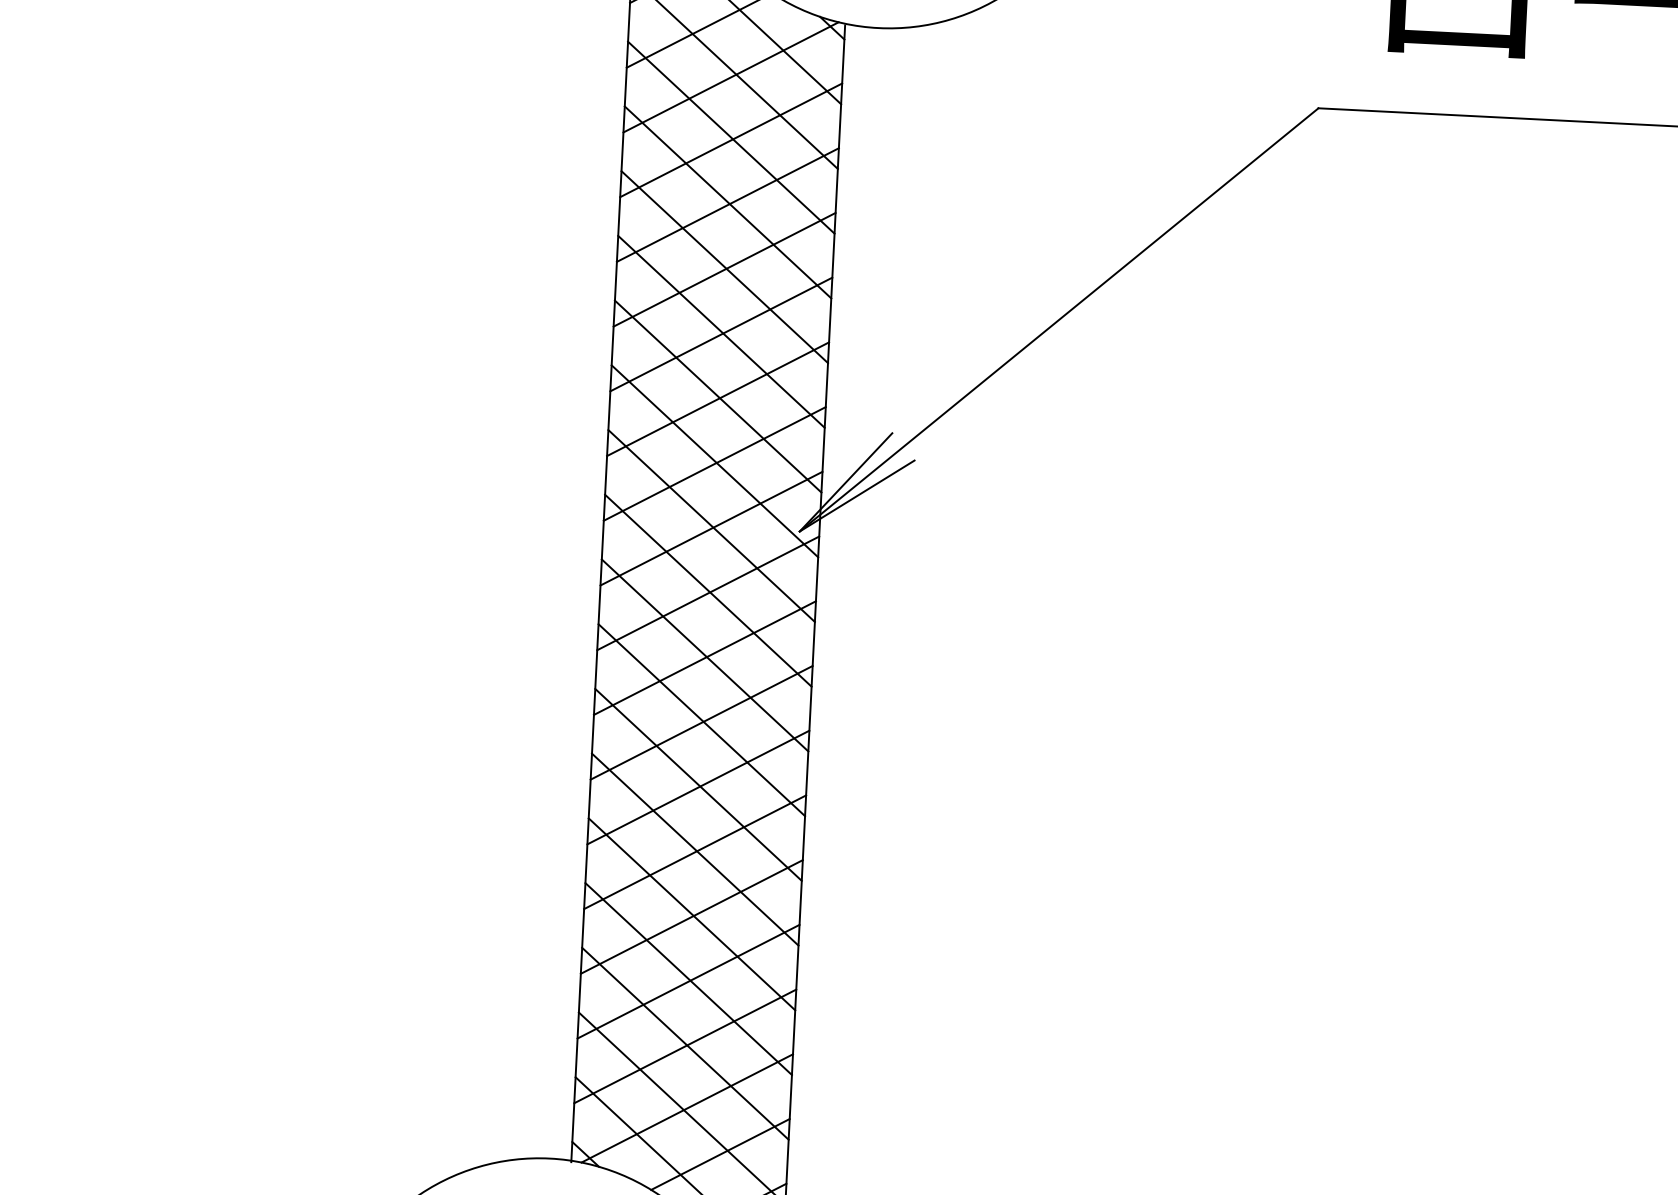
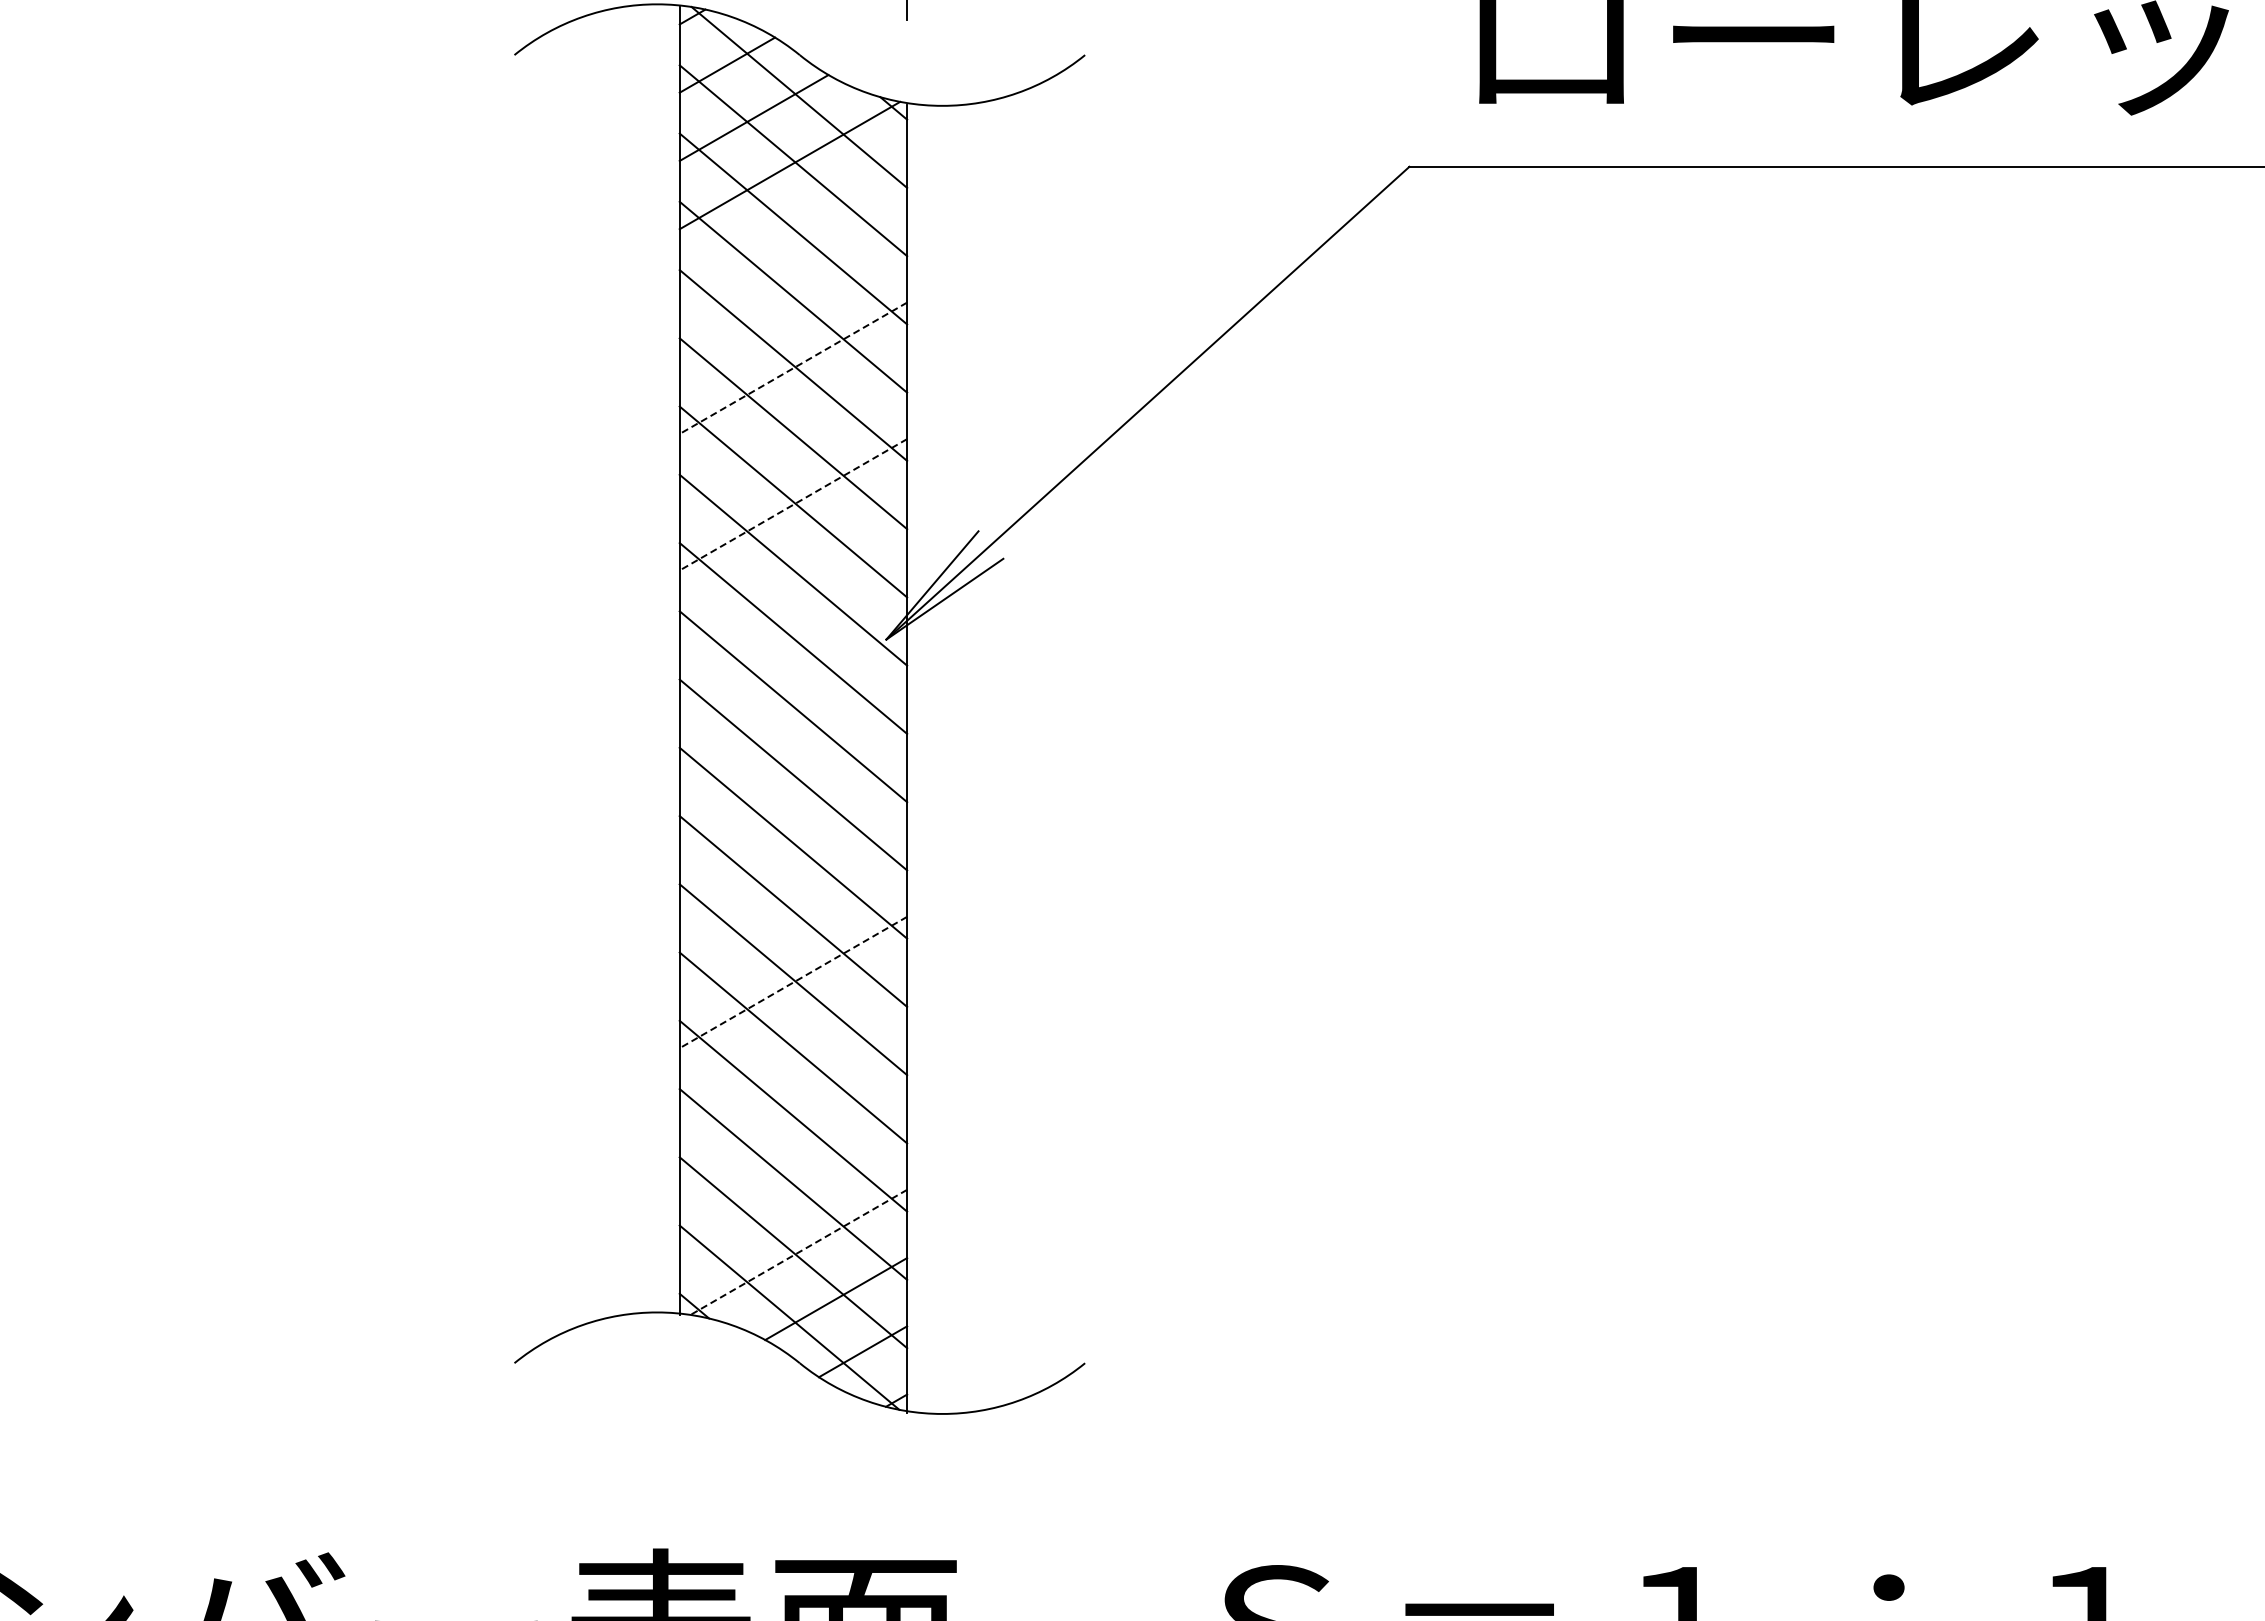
line: (731, 140) -> (793, 231), removed
line: (727, 204) -> (793, 299), removed
line: (724, 269) -> (793, 368), solid -> dashed
line: (721, 334) -> (793, 436), removed
line: (718, 399) -> (793, 505), solid -> dashed
line: (714, 463) -> (793, 572), removed
line: (711, 527) -> (793, 640), removed
line: (708, 593) -> (793, 709), removed
line: (705, 657) -> (793, 777), removed
line: (701, 722) -> (793, 845), removed
line: (698, 786) -> (793, 913), removed
line: (695, 852) -> (793, 982), solid -> dashed
line: (691, 916) -> (793, 1050), removed
line: (688, 981) -> (793, 1118), removed
line: (685, 1045) -> (793, 1186), removed
line: (686, 1108) -> (798, 1252), solid -> dashed

